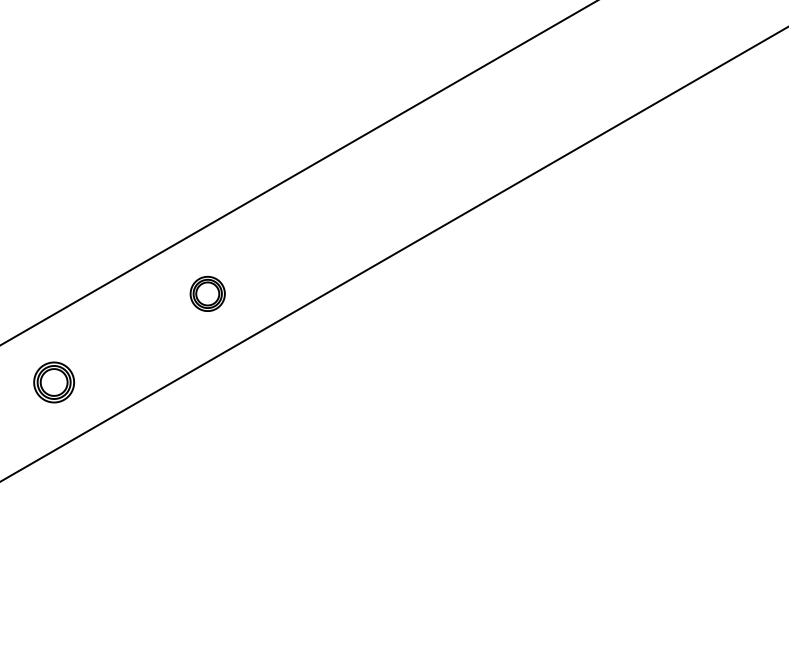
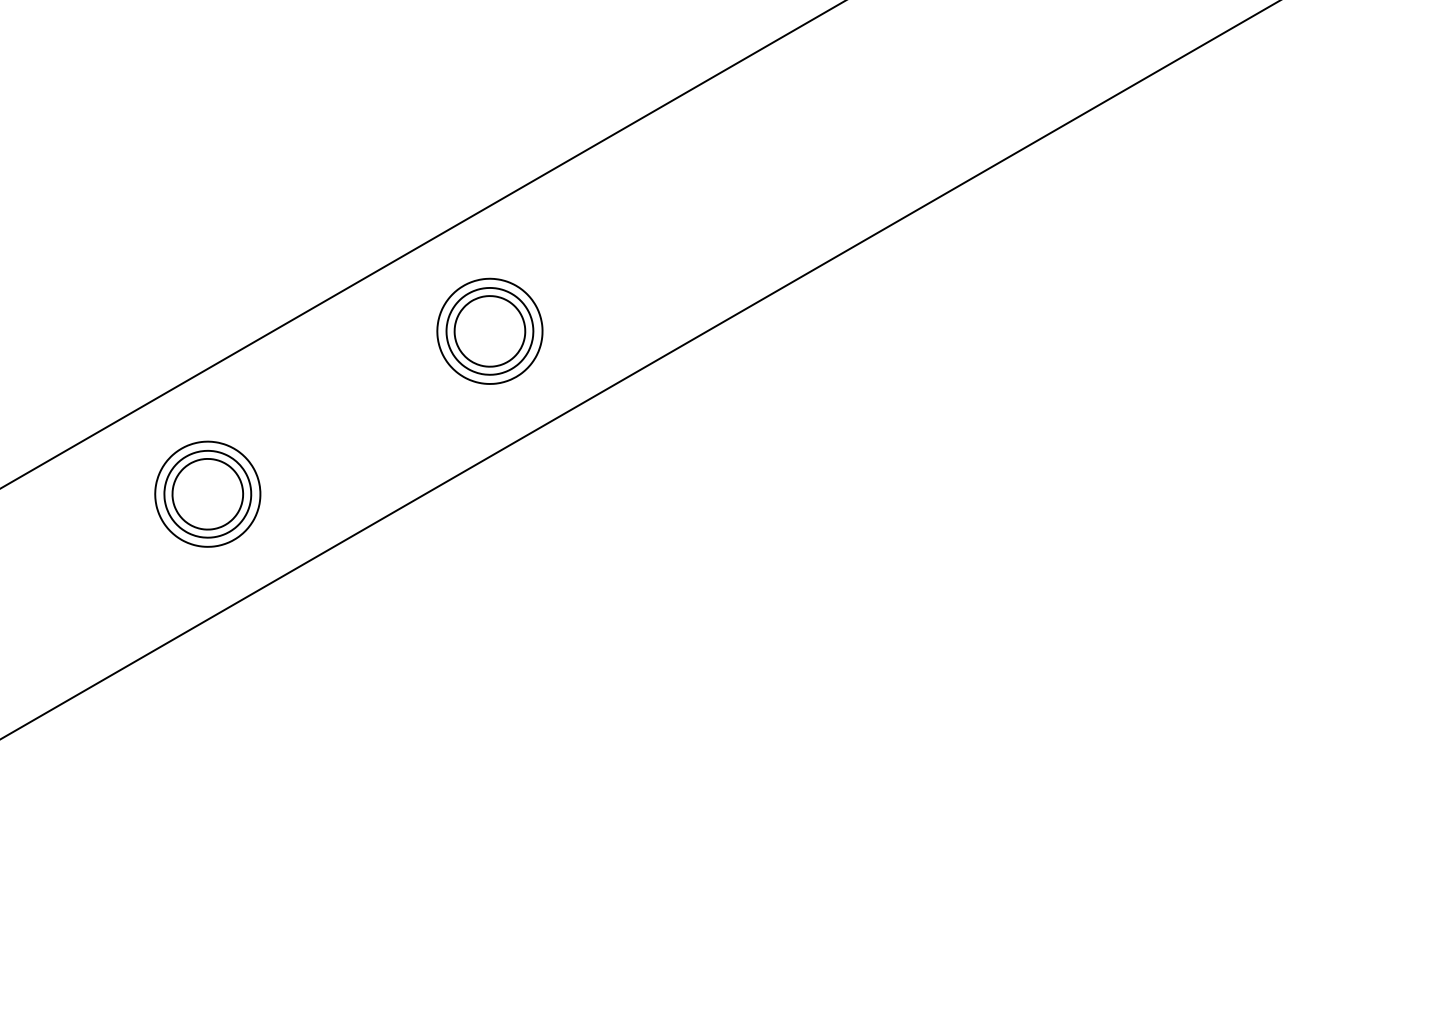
part: (207, 293) -> (489, 330), size x1.67
part: (53, 382) -> (206, 494), size x1.43

